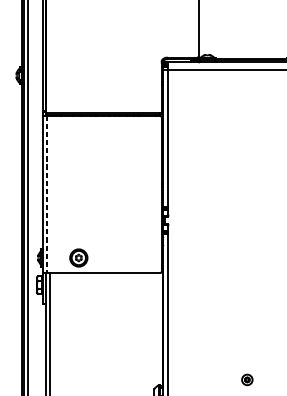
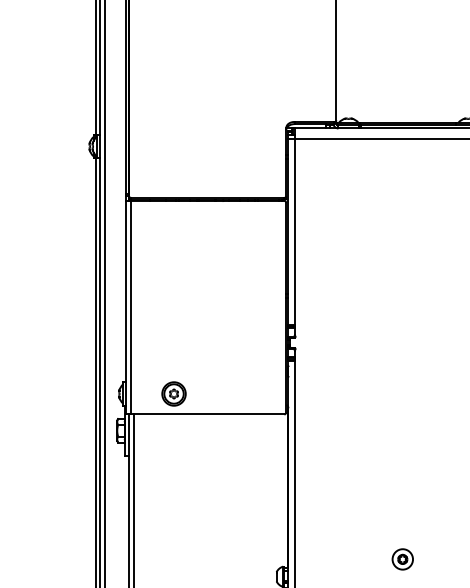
line: (47, 194) -> (131, 307), dashed -> solid
part: (247, 379) -> (402, 559), size x1.43

